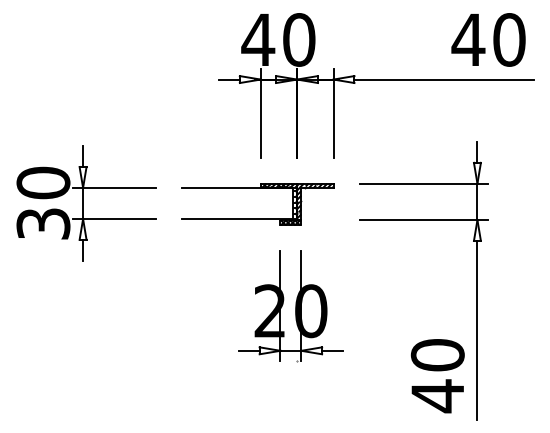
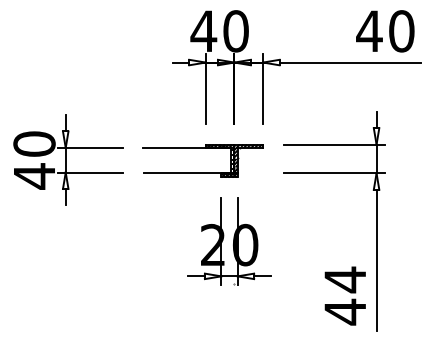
text: (43, 224) -> (34, 176), 30 -> 40
text: (437, 355) -> (345, 280), 40 -> 44

